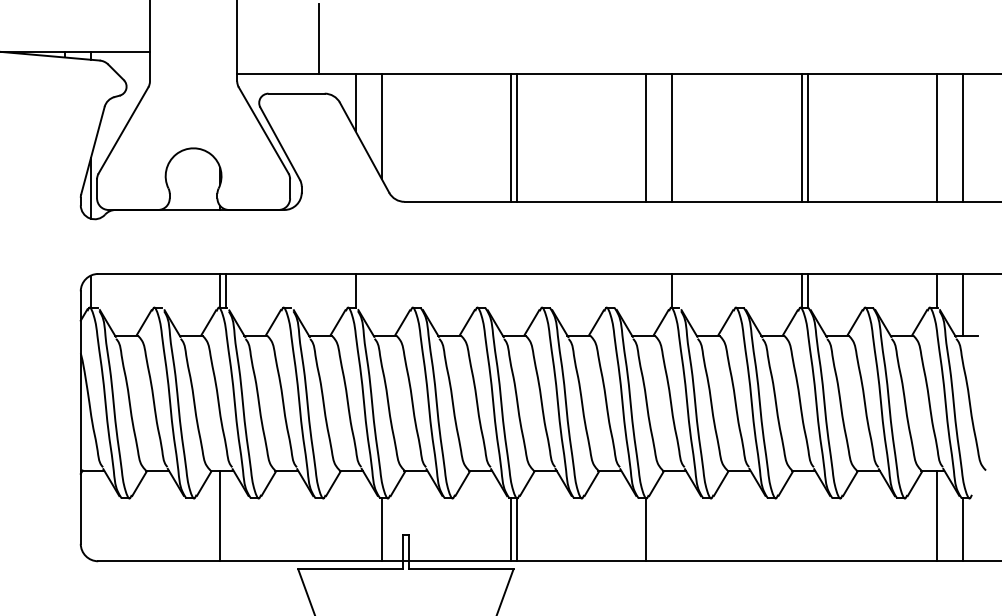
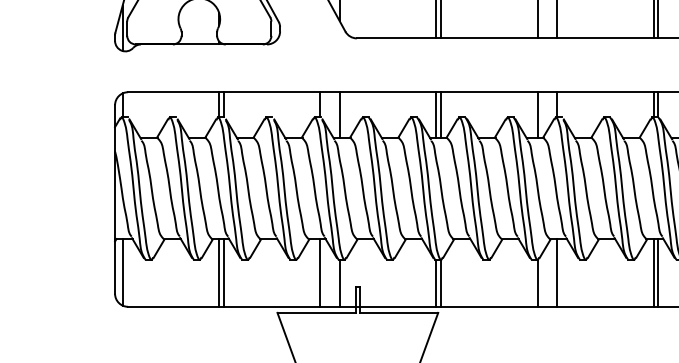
line: (381, 304) -> (339, 115), added
line: (511, 304) -> (436, 115), added
line: (516, 304) -> (440, 115), added
line: (646, 304) -> (537, 115), added
line: (90, 514) -> (122, 271), added
line: (226, 515) -> (223, 272), added
line: (355, 515) -> (320, 272), added
line: (672, 515) -> (556, 272), added
line: (801, 515) -> (653, 272), added
line: (807, 515) -> (657, 272), added

